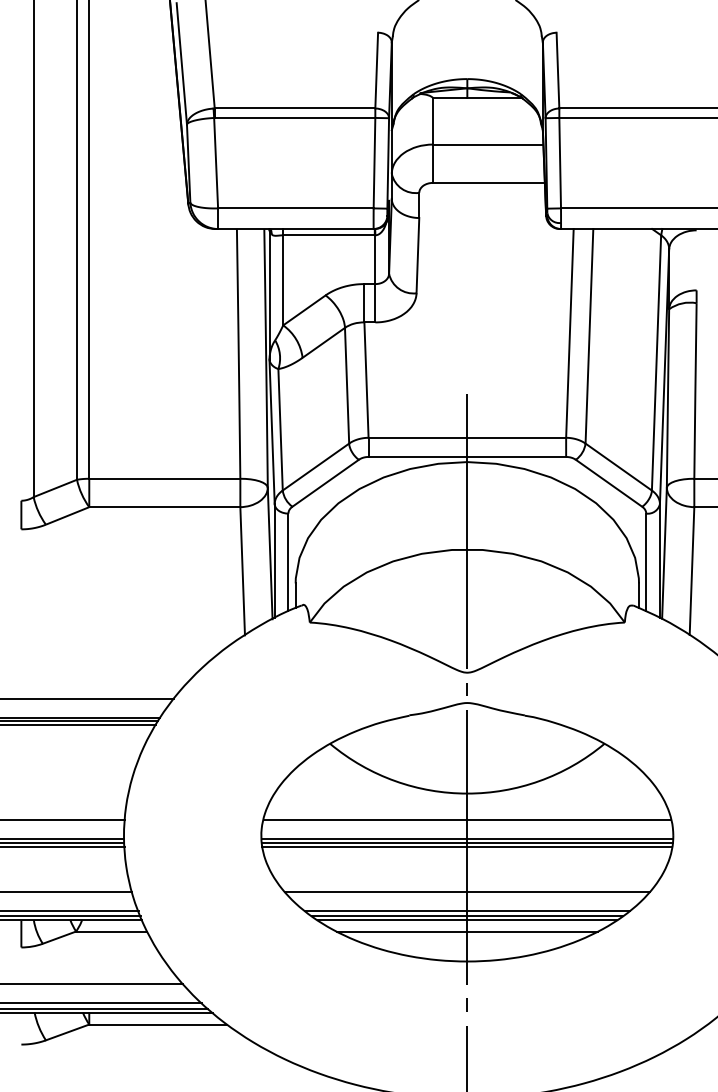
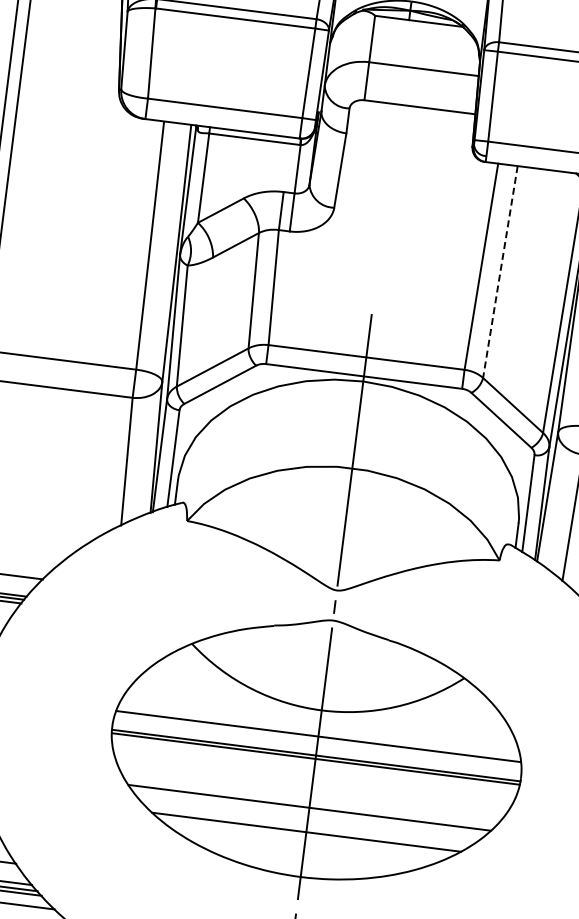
line: (589, 336) -> (500, 272), solid -> dashed
line: (467, 846) -> (315, 762), removed
line: (466, 910) -> (306, 826), removed
line: (466, 920) -> (305, 836), removed
line: (466, 931) -> (303, 847), removed

